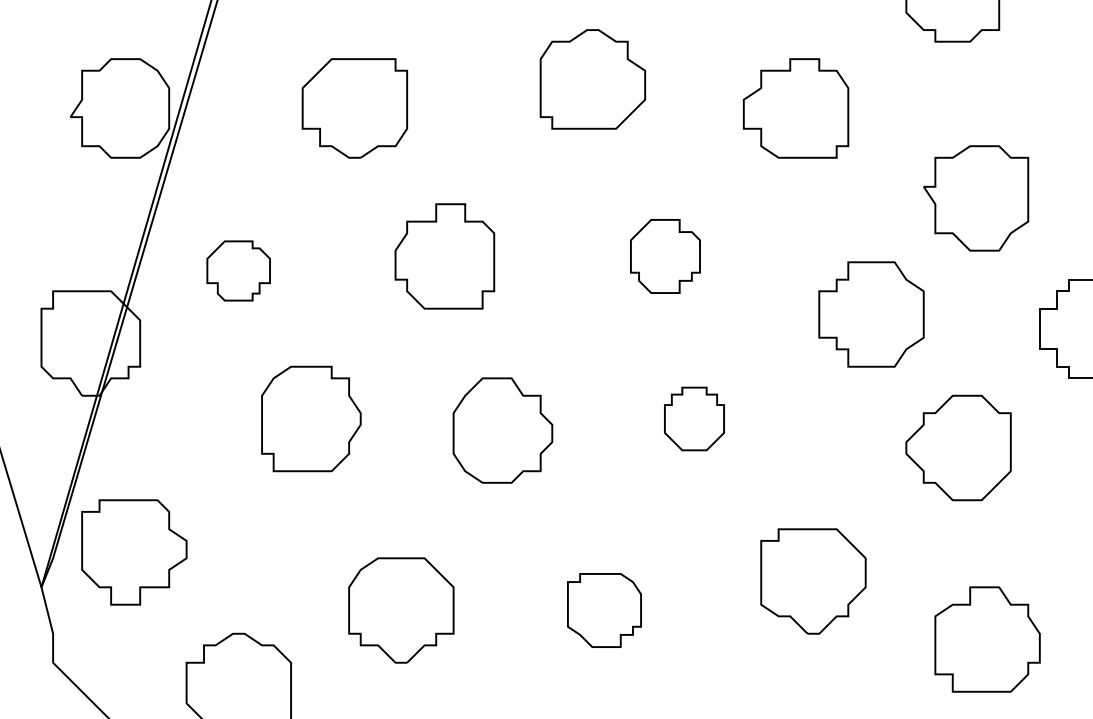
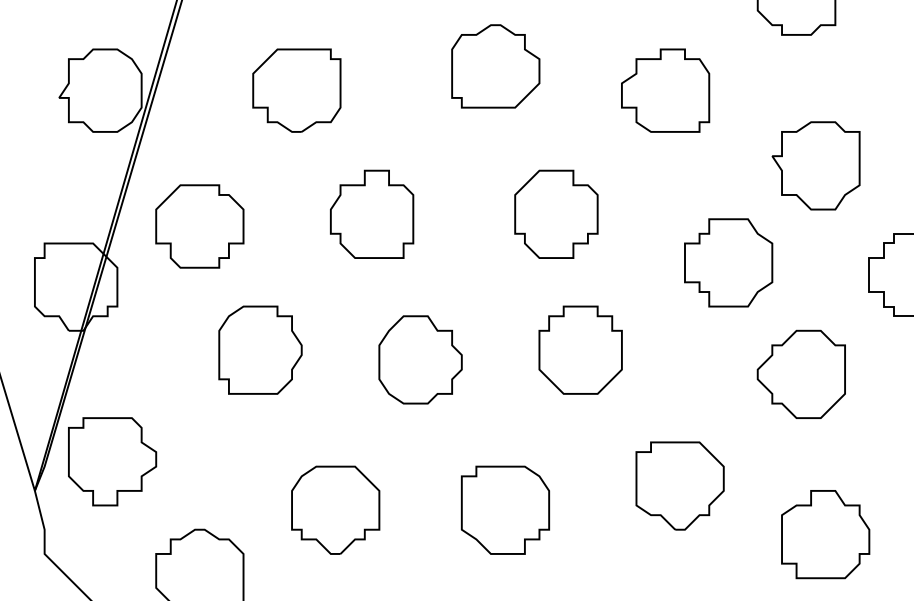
part: (665, 256) -> (556, 214), size x1.43
part: (238, 270) -> (199, 226), size x1.67
part: (694, 418) -> (580, 349), size x1.67
part: (604, 610) -> (505, 510), size x1.43

